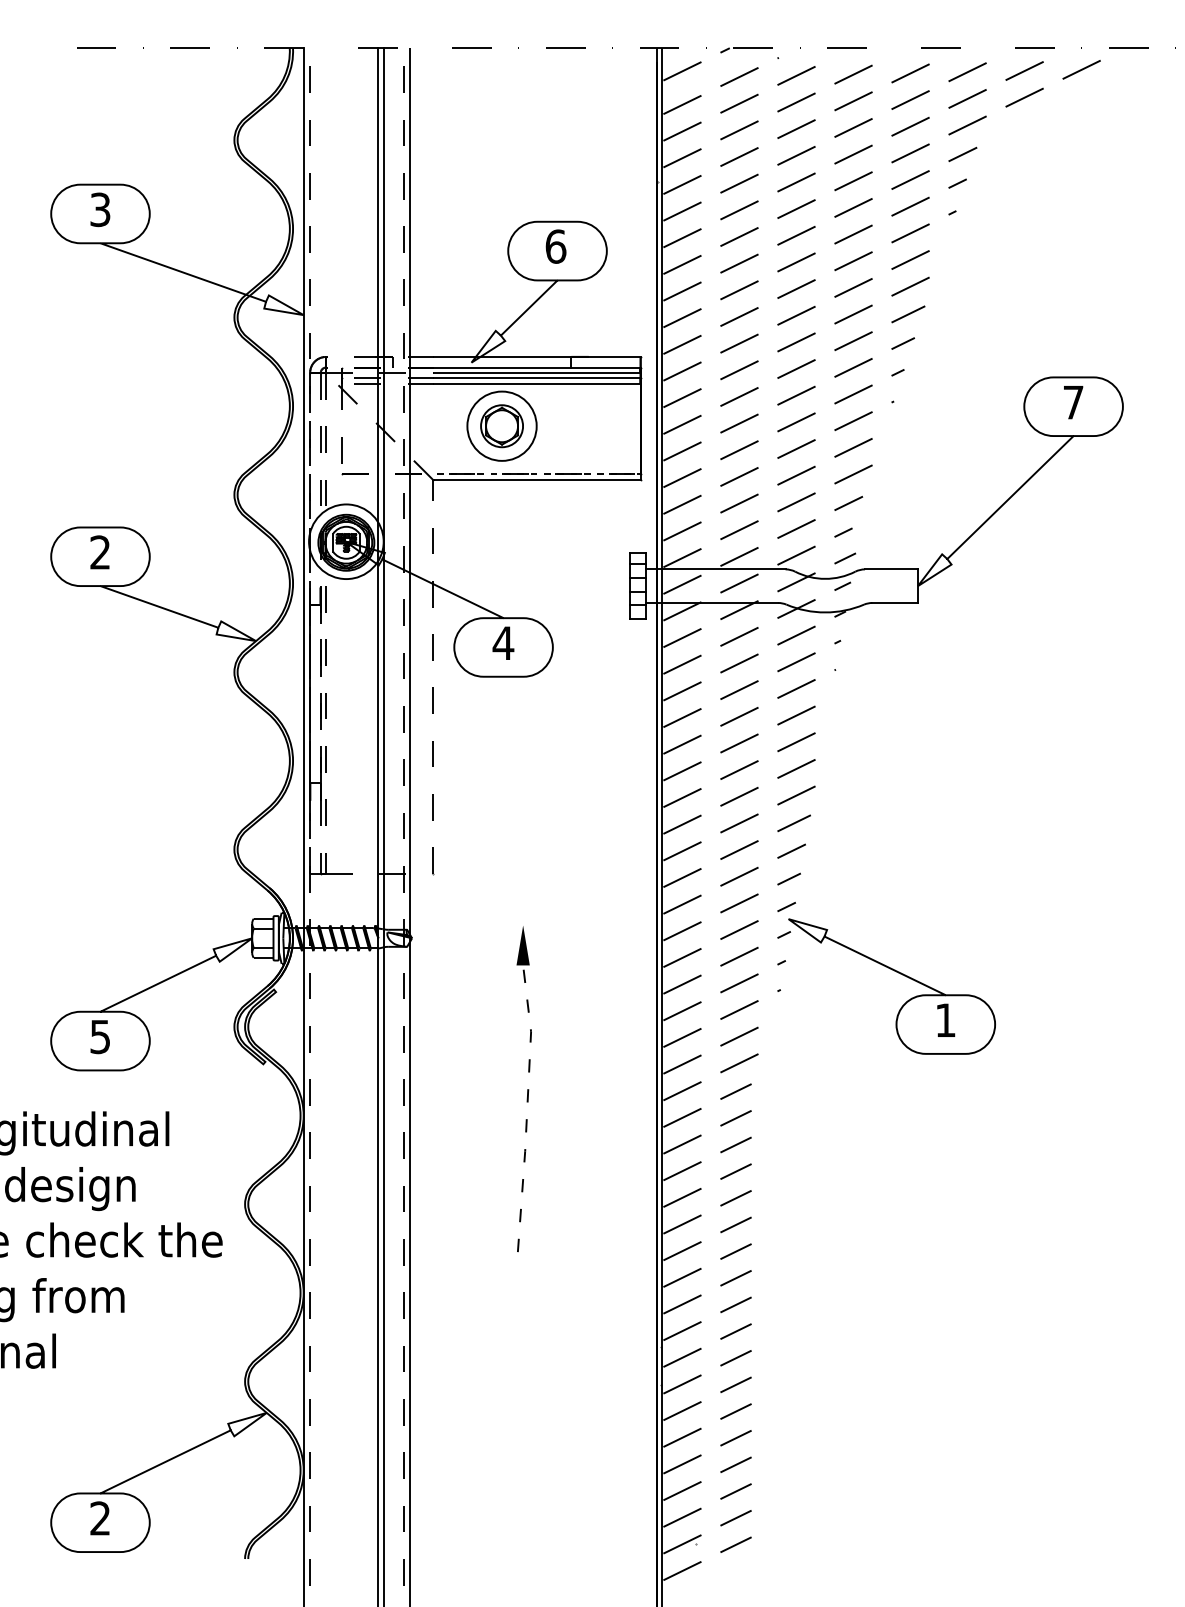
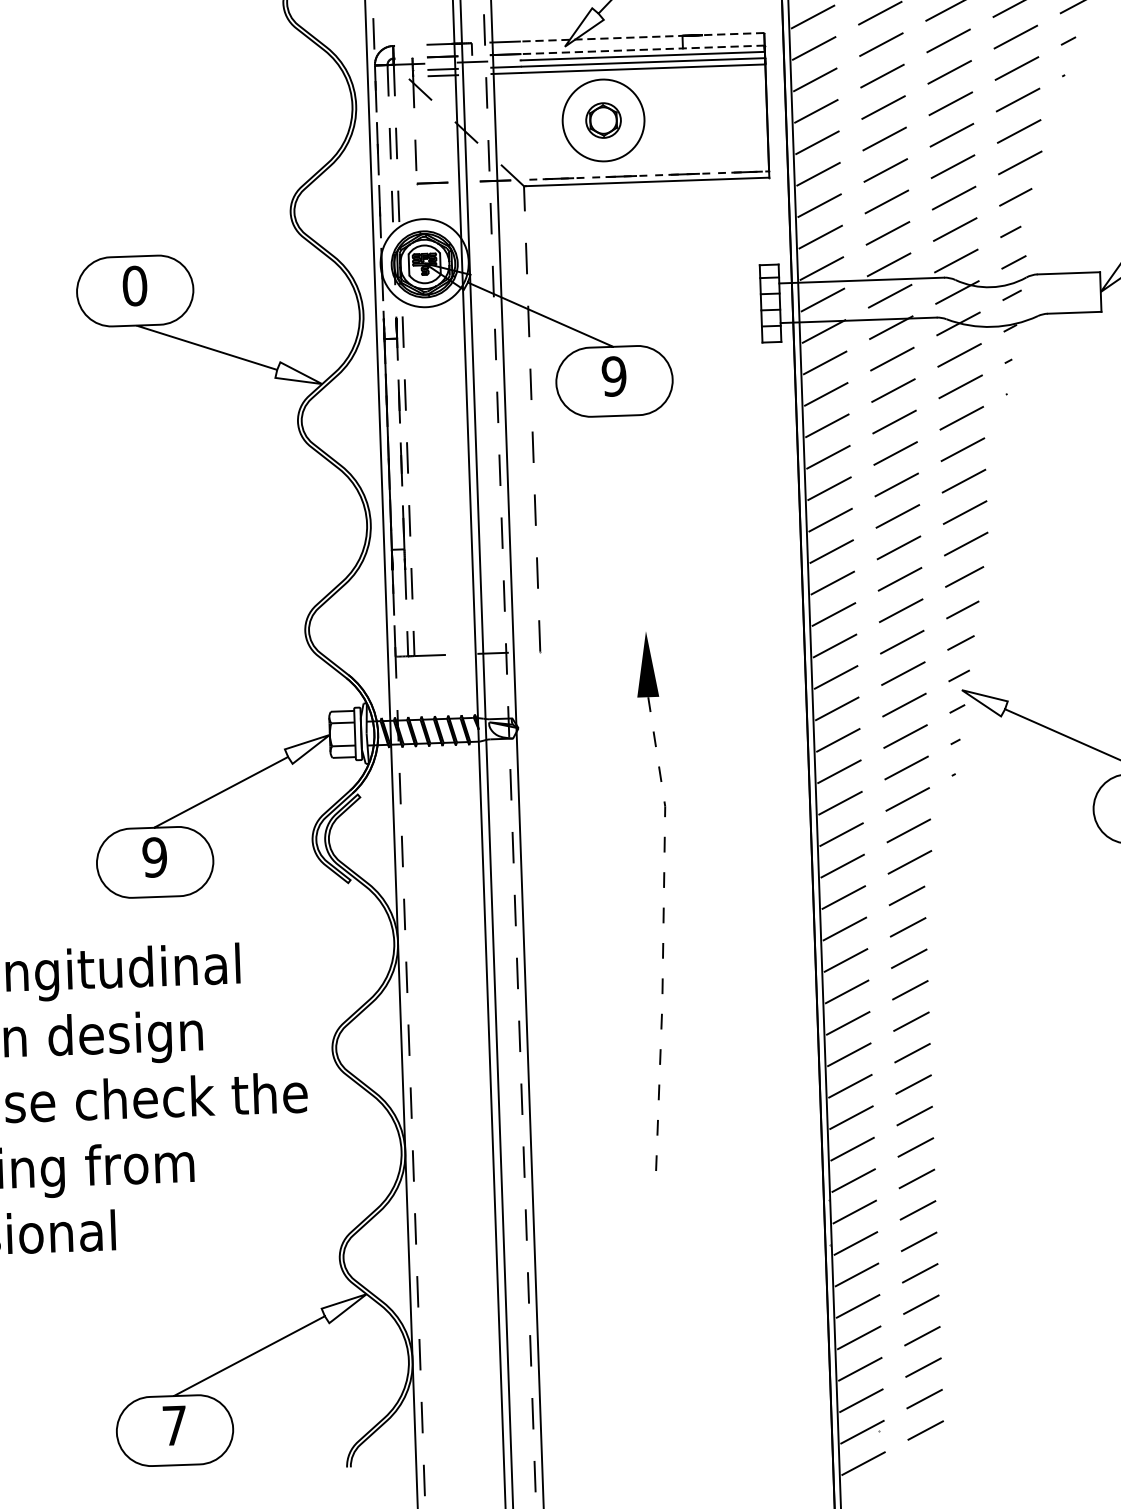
line: (537, 356) -> (642, 36), solid -> dashed
line: (537, 367) -> (642, 49), solid -> dashed
part: (501, 426) -> (602, 120), size x0.7
text: (100, 552) -> (135, 285), 2 -> 0
text: (503, 643) -> (614, 376), 4 -> 9
text: (100, 1036) -> (154, 856), 5 -> 9
part: (523, 1089) -> (656, 902), size x1.4
text: (99, 1518) -> (173, 1425), 2 -> 7

